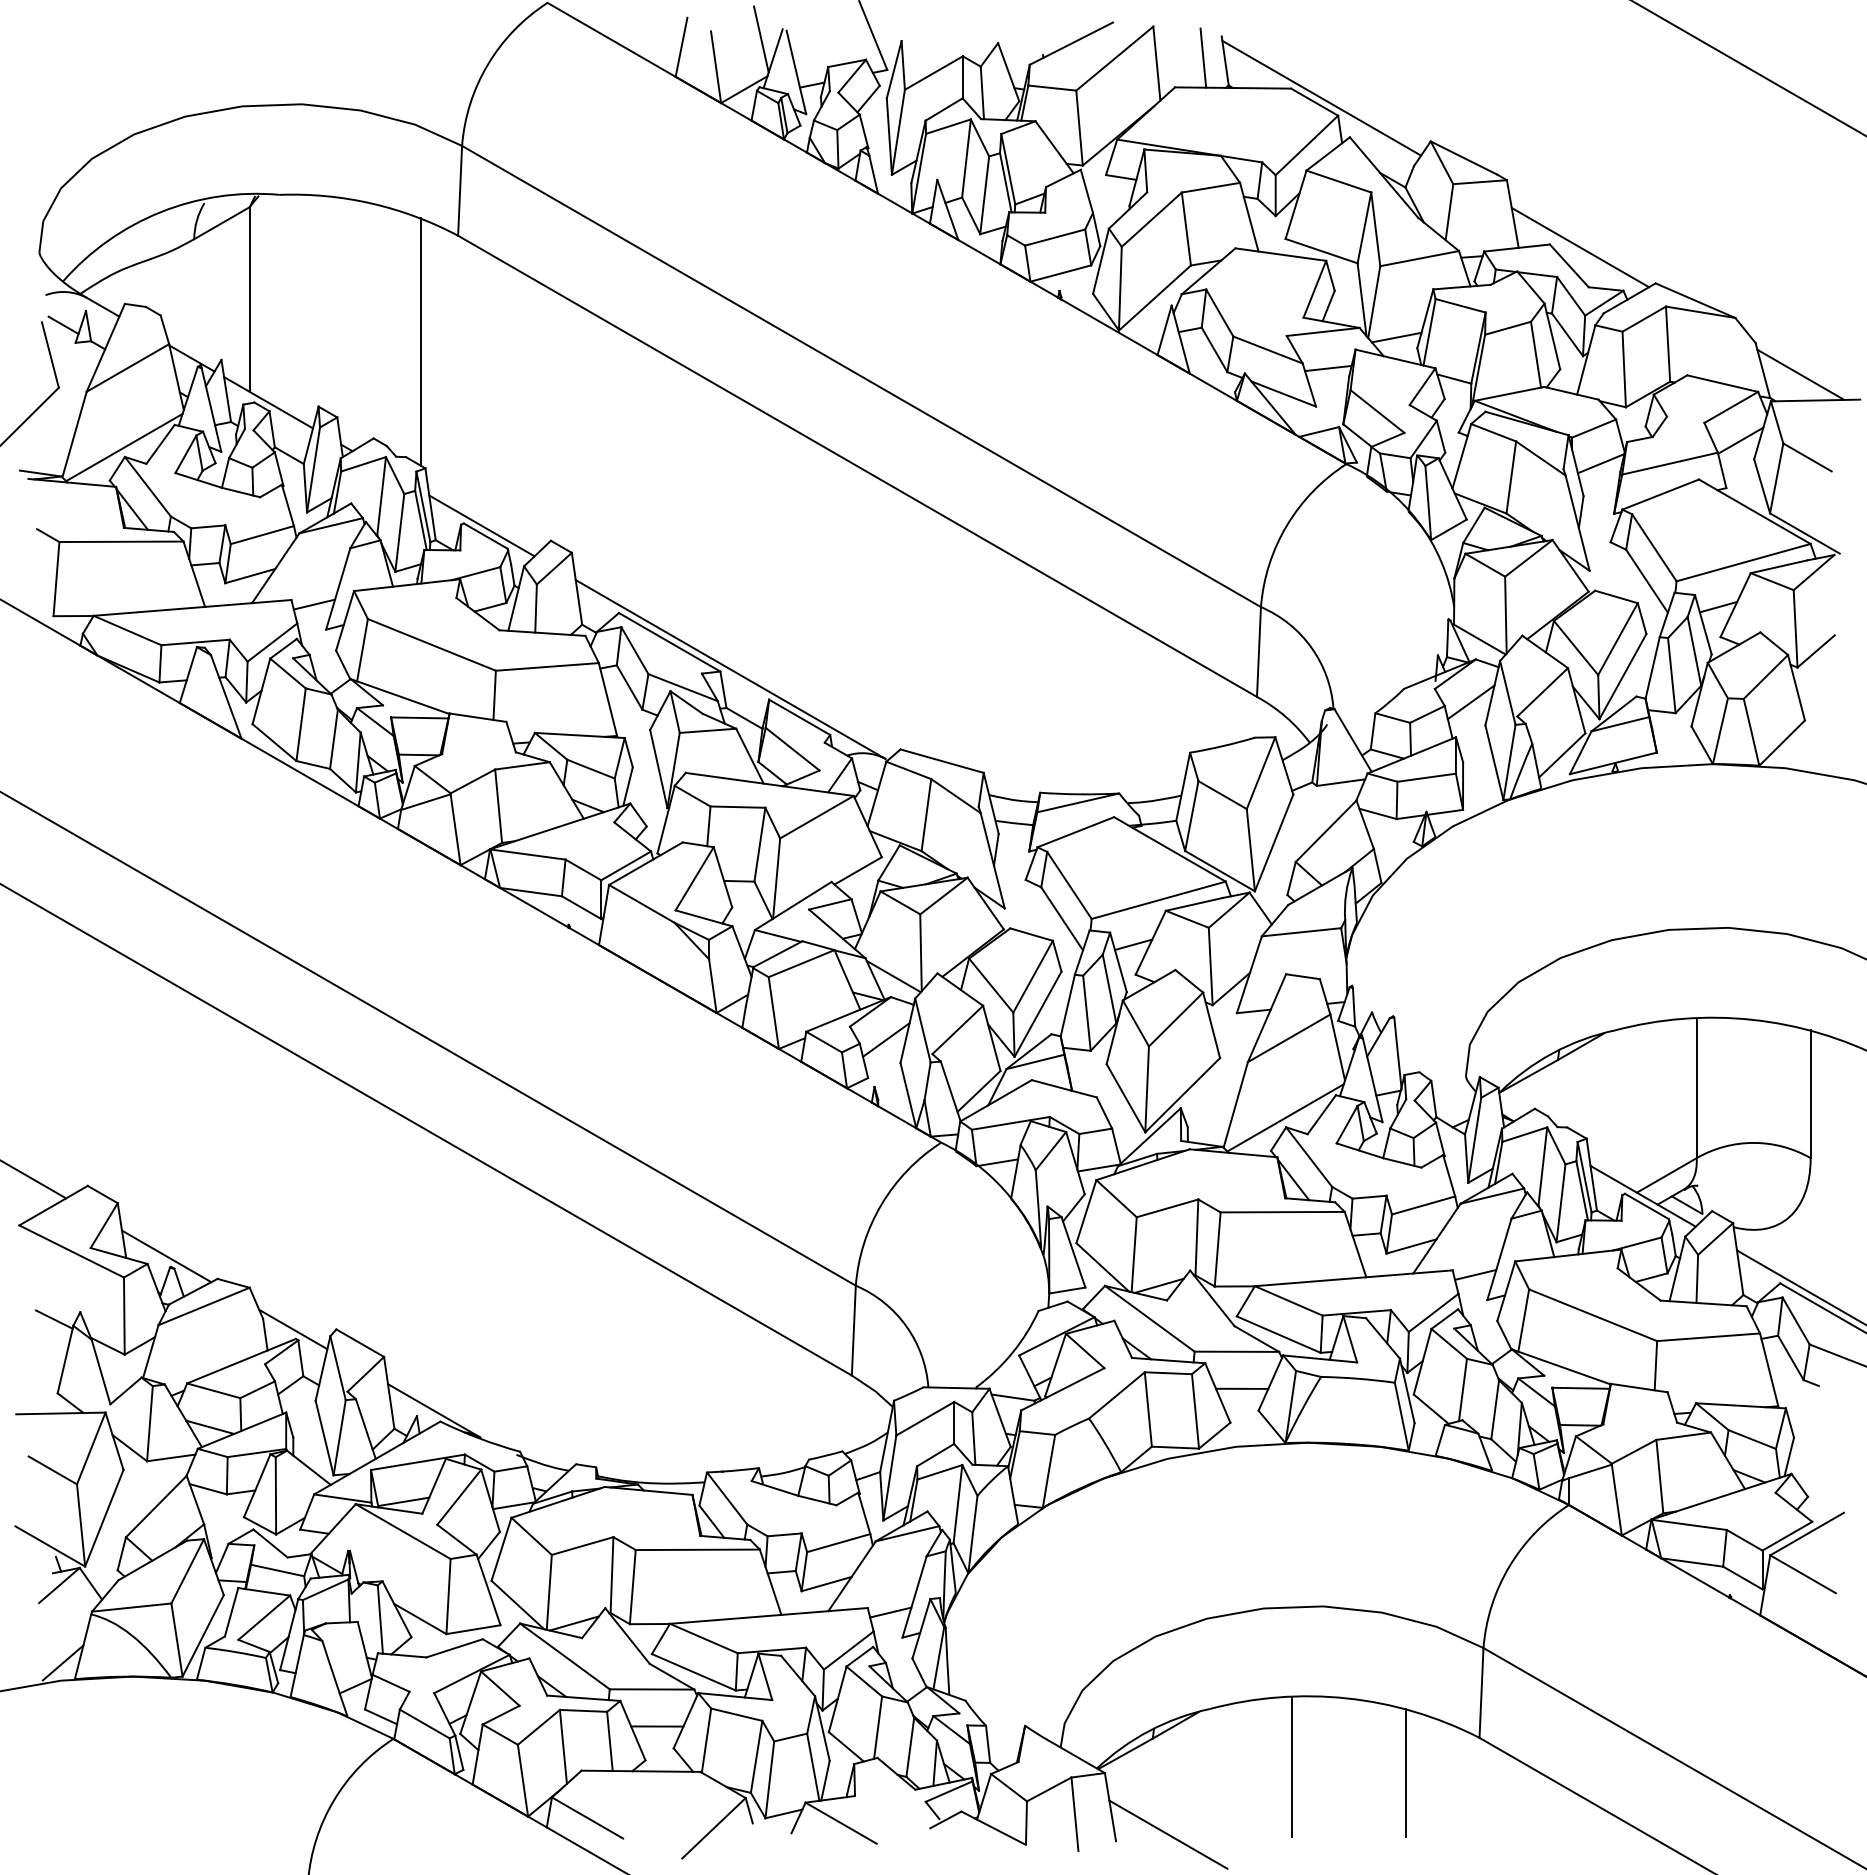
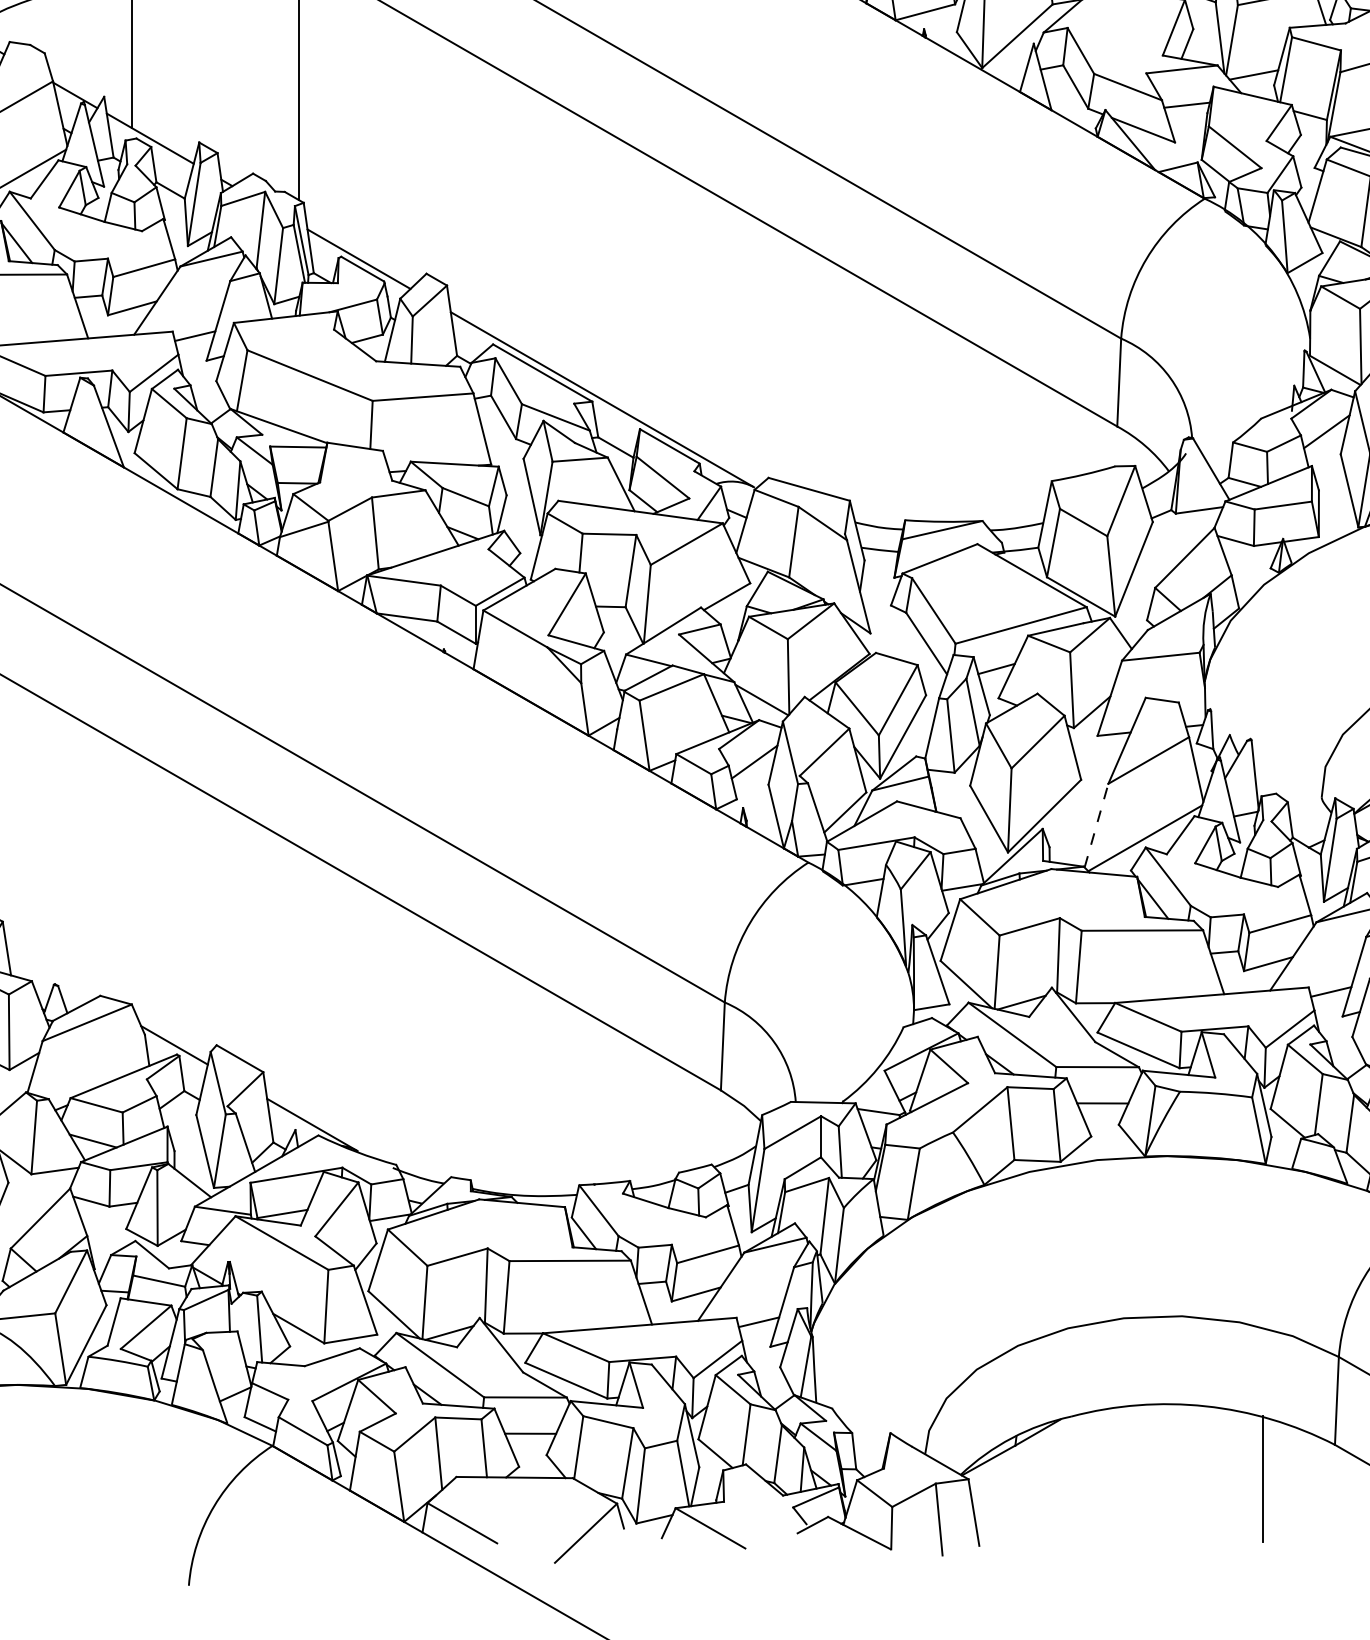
line: (1235, 1104) -> (1096, 825), solid -> dashed
line: (166, 1256) -> (50, 973), removed
line: (1291, 1766) -> (1151, 1472), removed
line: (1168, 1834) -> (1030, 1539), removed

